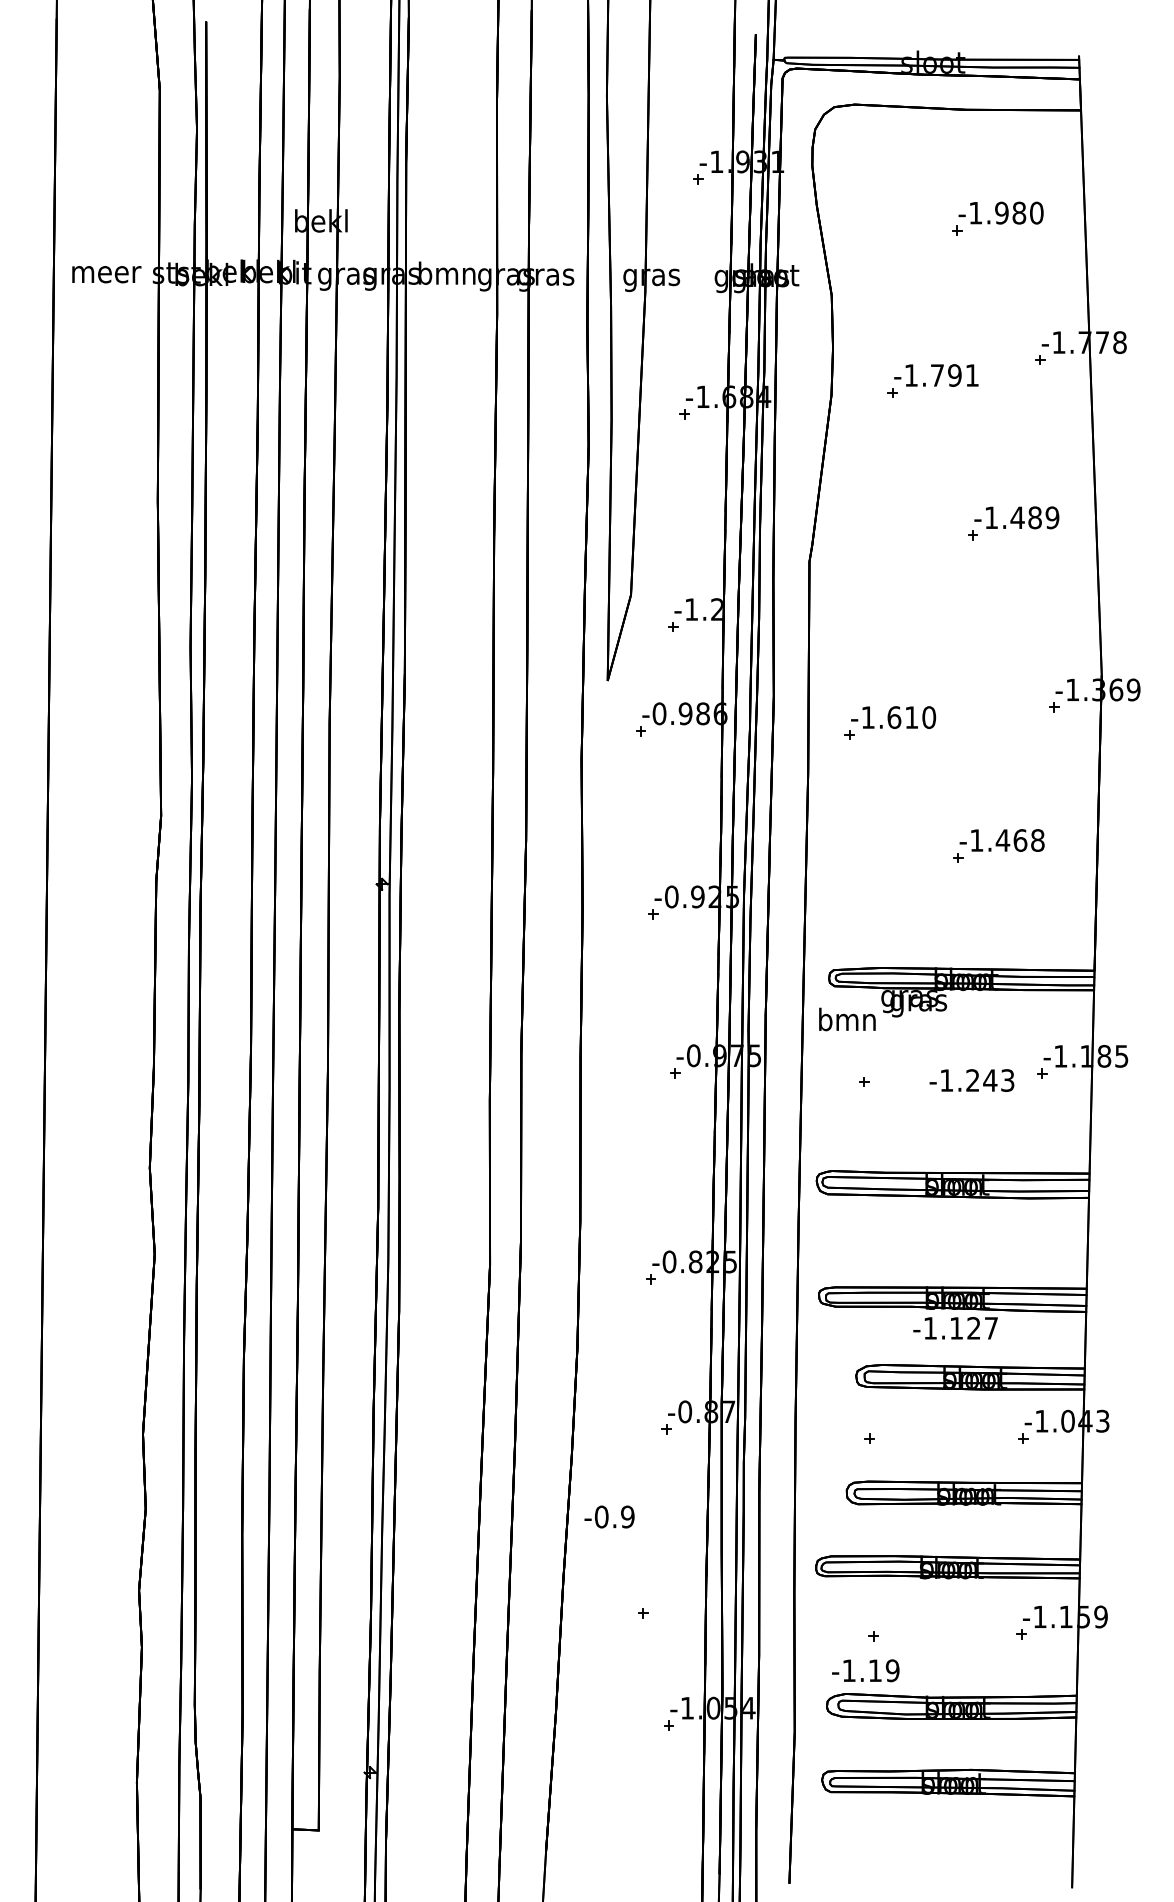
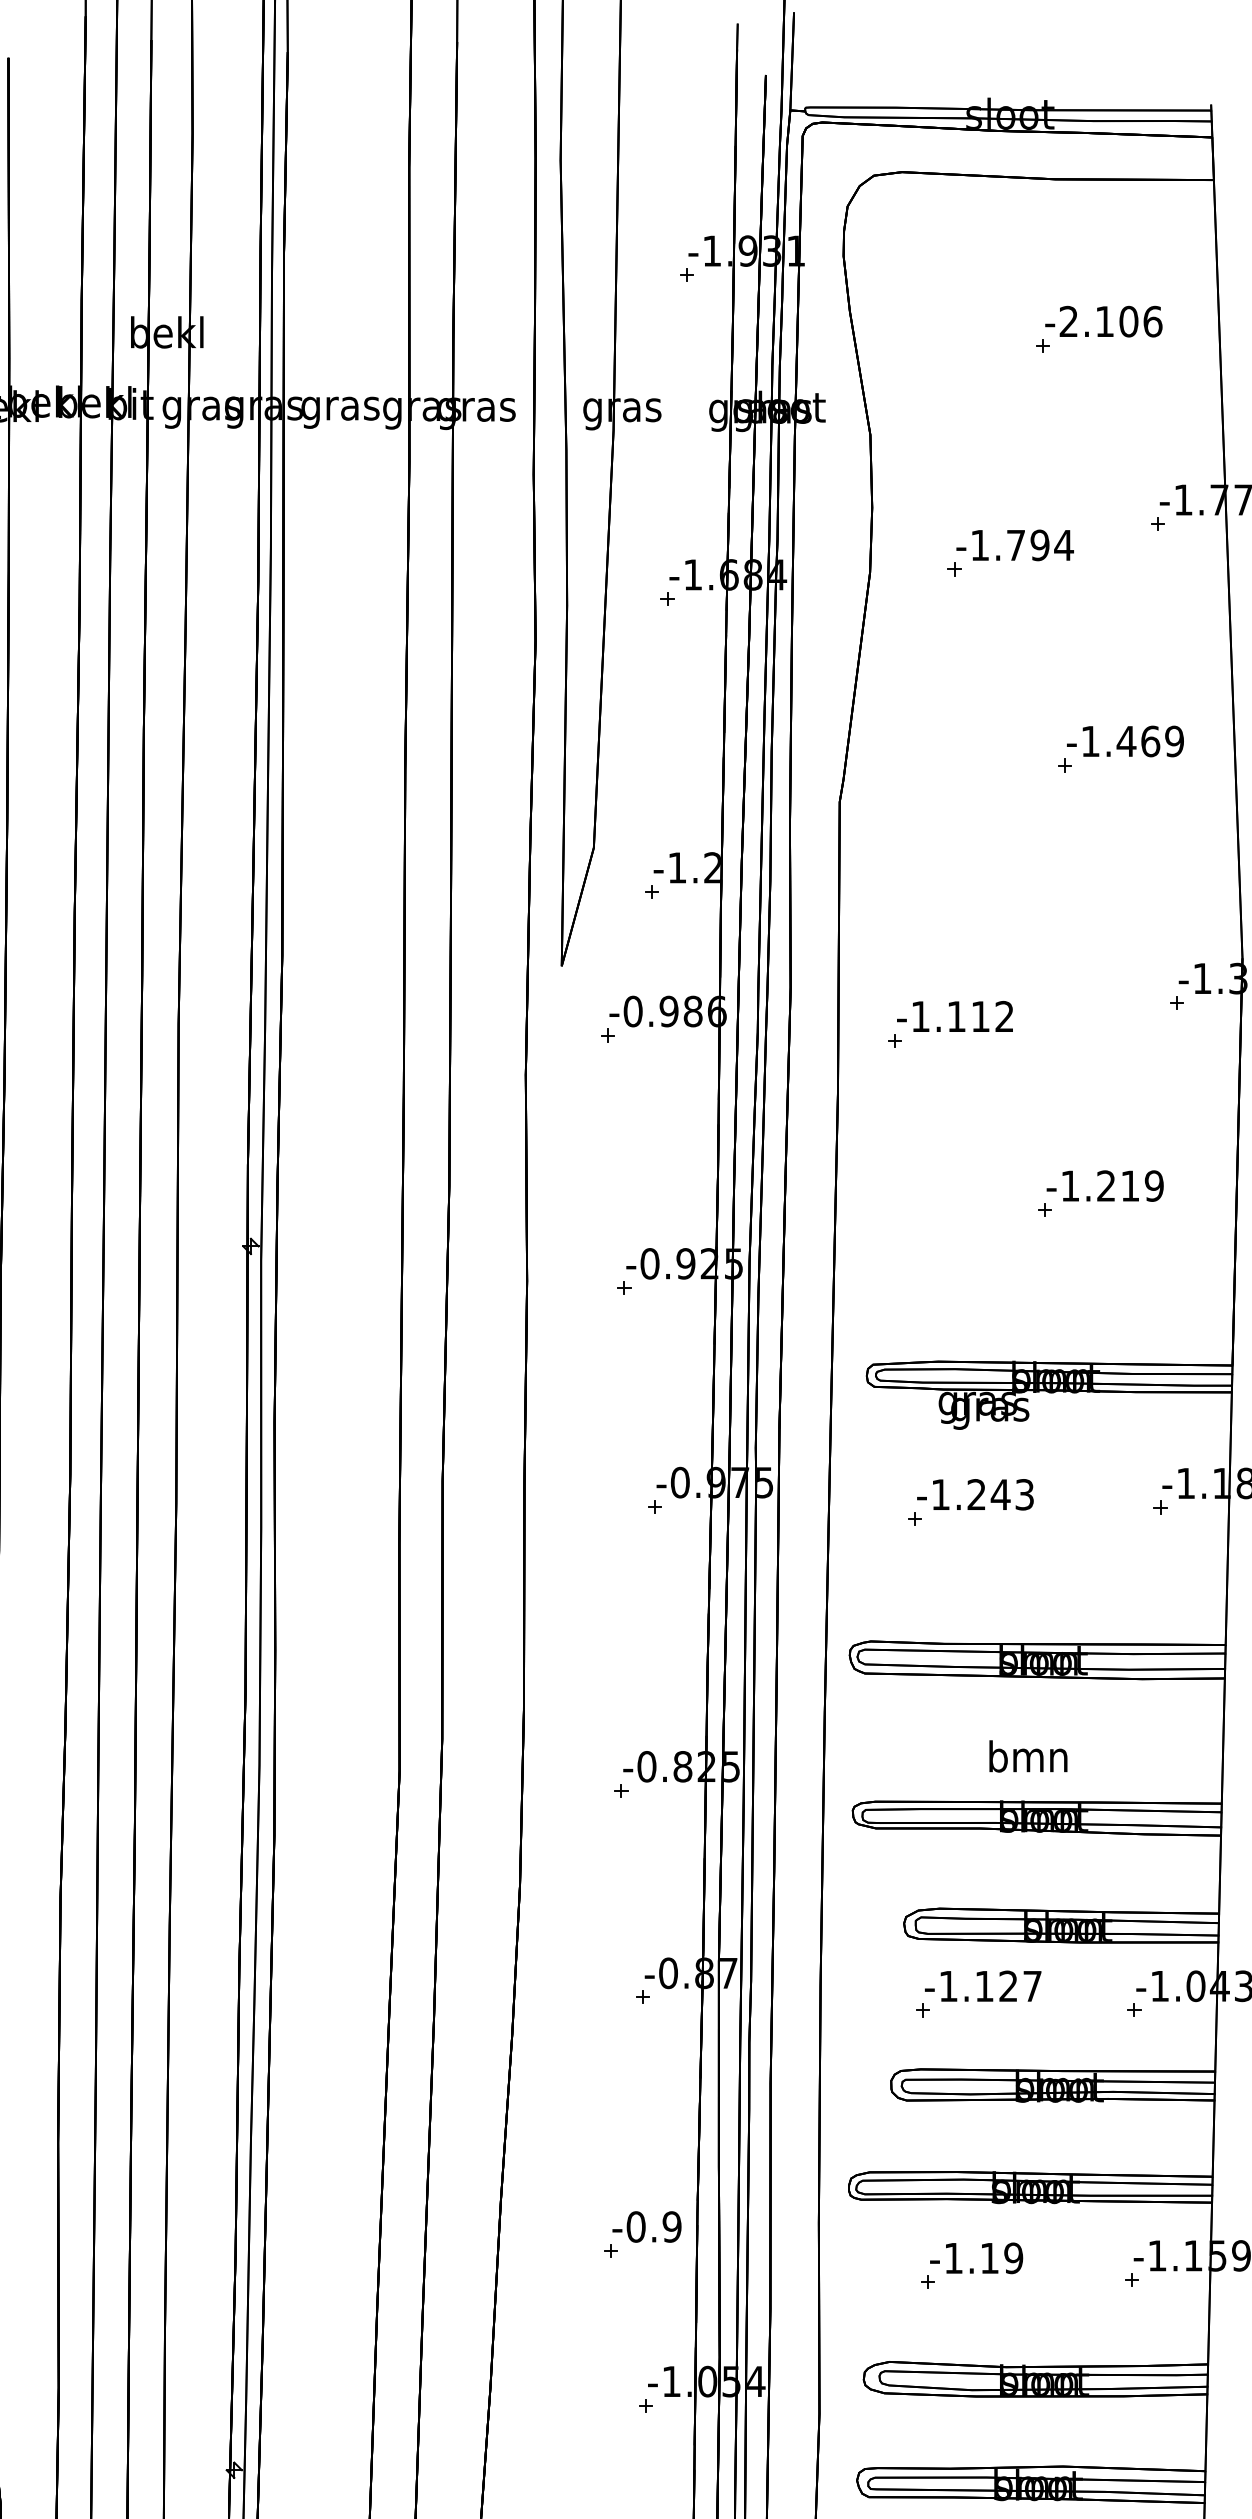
text: (1006, 212) -> (1111, 320), -1.980 -> -2.106
text: (446, 275) -> (339, 407), bmn -> gras
text: (972, 375) -> (1064, 545), -1.791 -> -1.794
text: (1035, 517) -> (1151, 741), -1.489 -> -1.469
text: (911, 717) -> (980, 1016), -1.610 -> -1.112
text: (1019, 840) -> (1129, 1186), -1.468 -> -1.219
text: (847, 1019) -> (1028, 1756), moved
text: (971, 1080) -> (974, 1494), moved
text: (955, 1328) -> (983, 1986), moved
text: (609, 1516) -> (646, 2226), moved
text: (865, 1670) -> (976, 2257), moved

